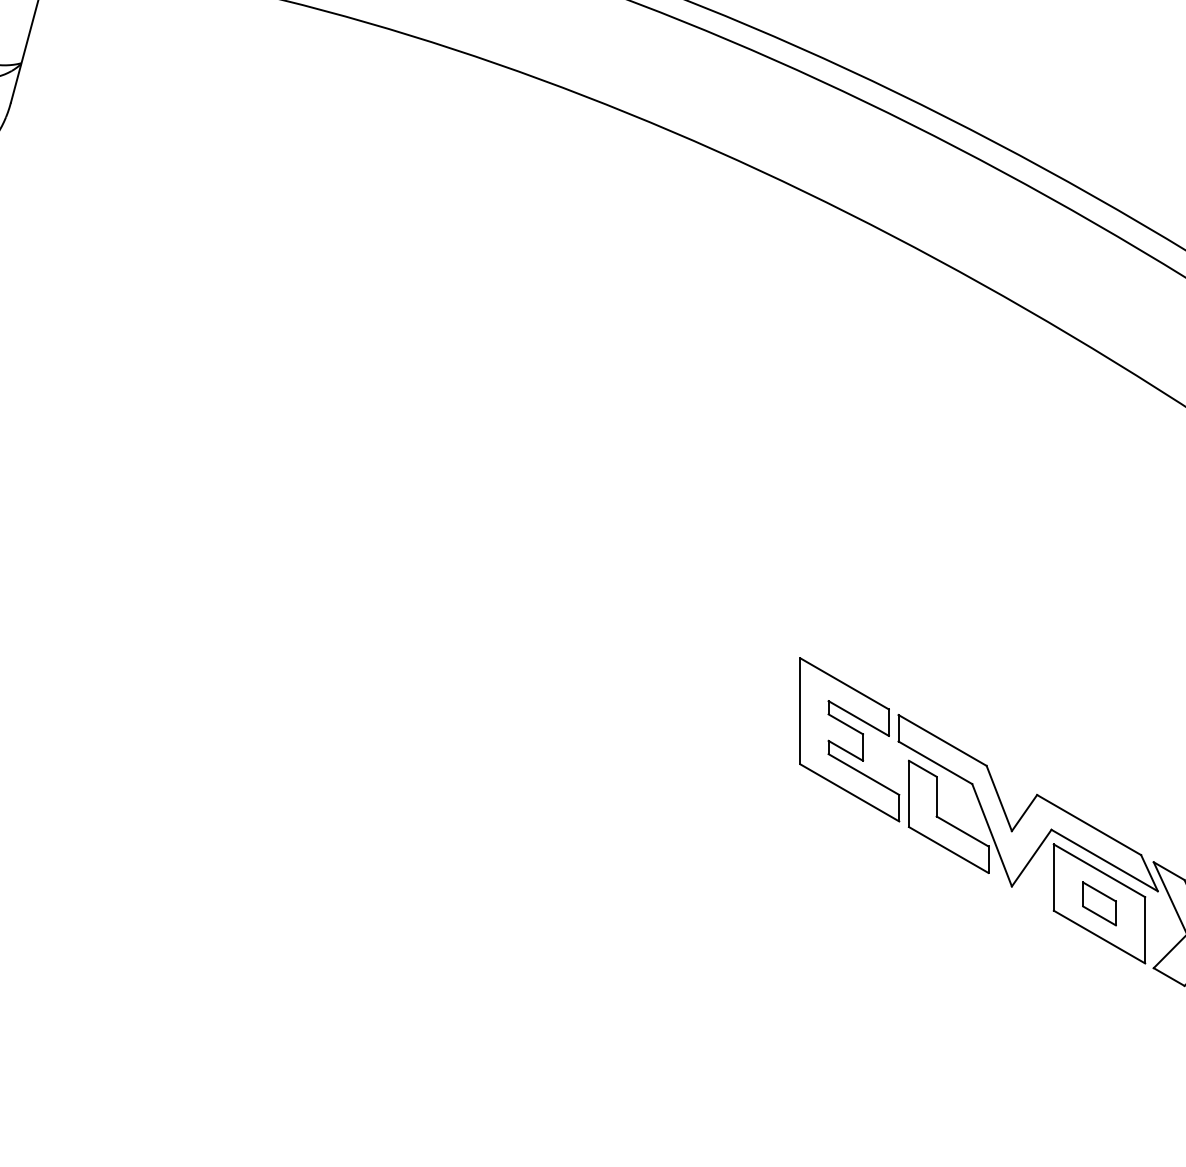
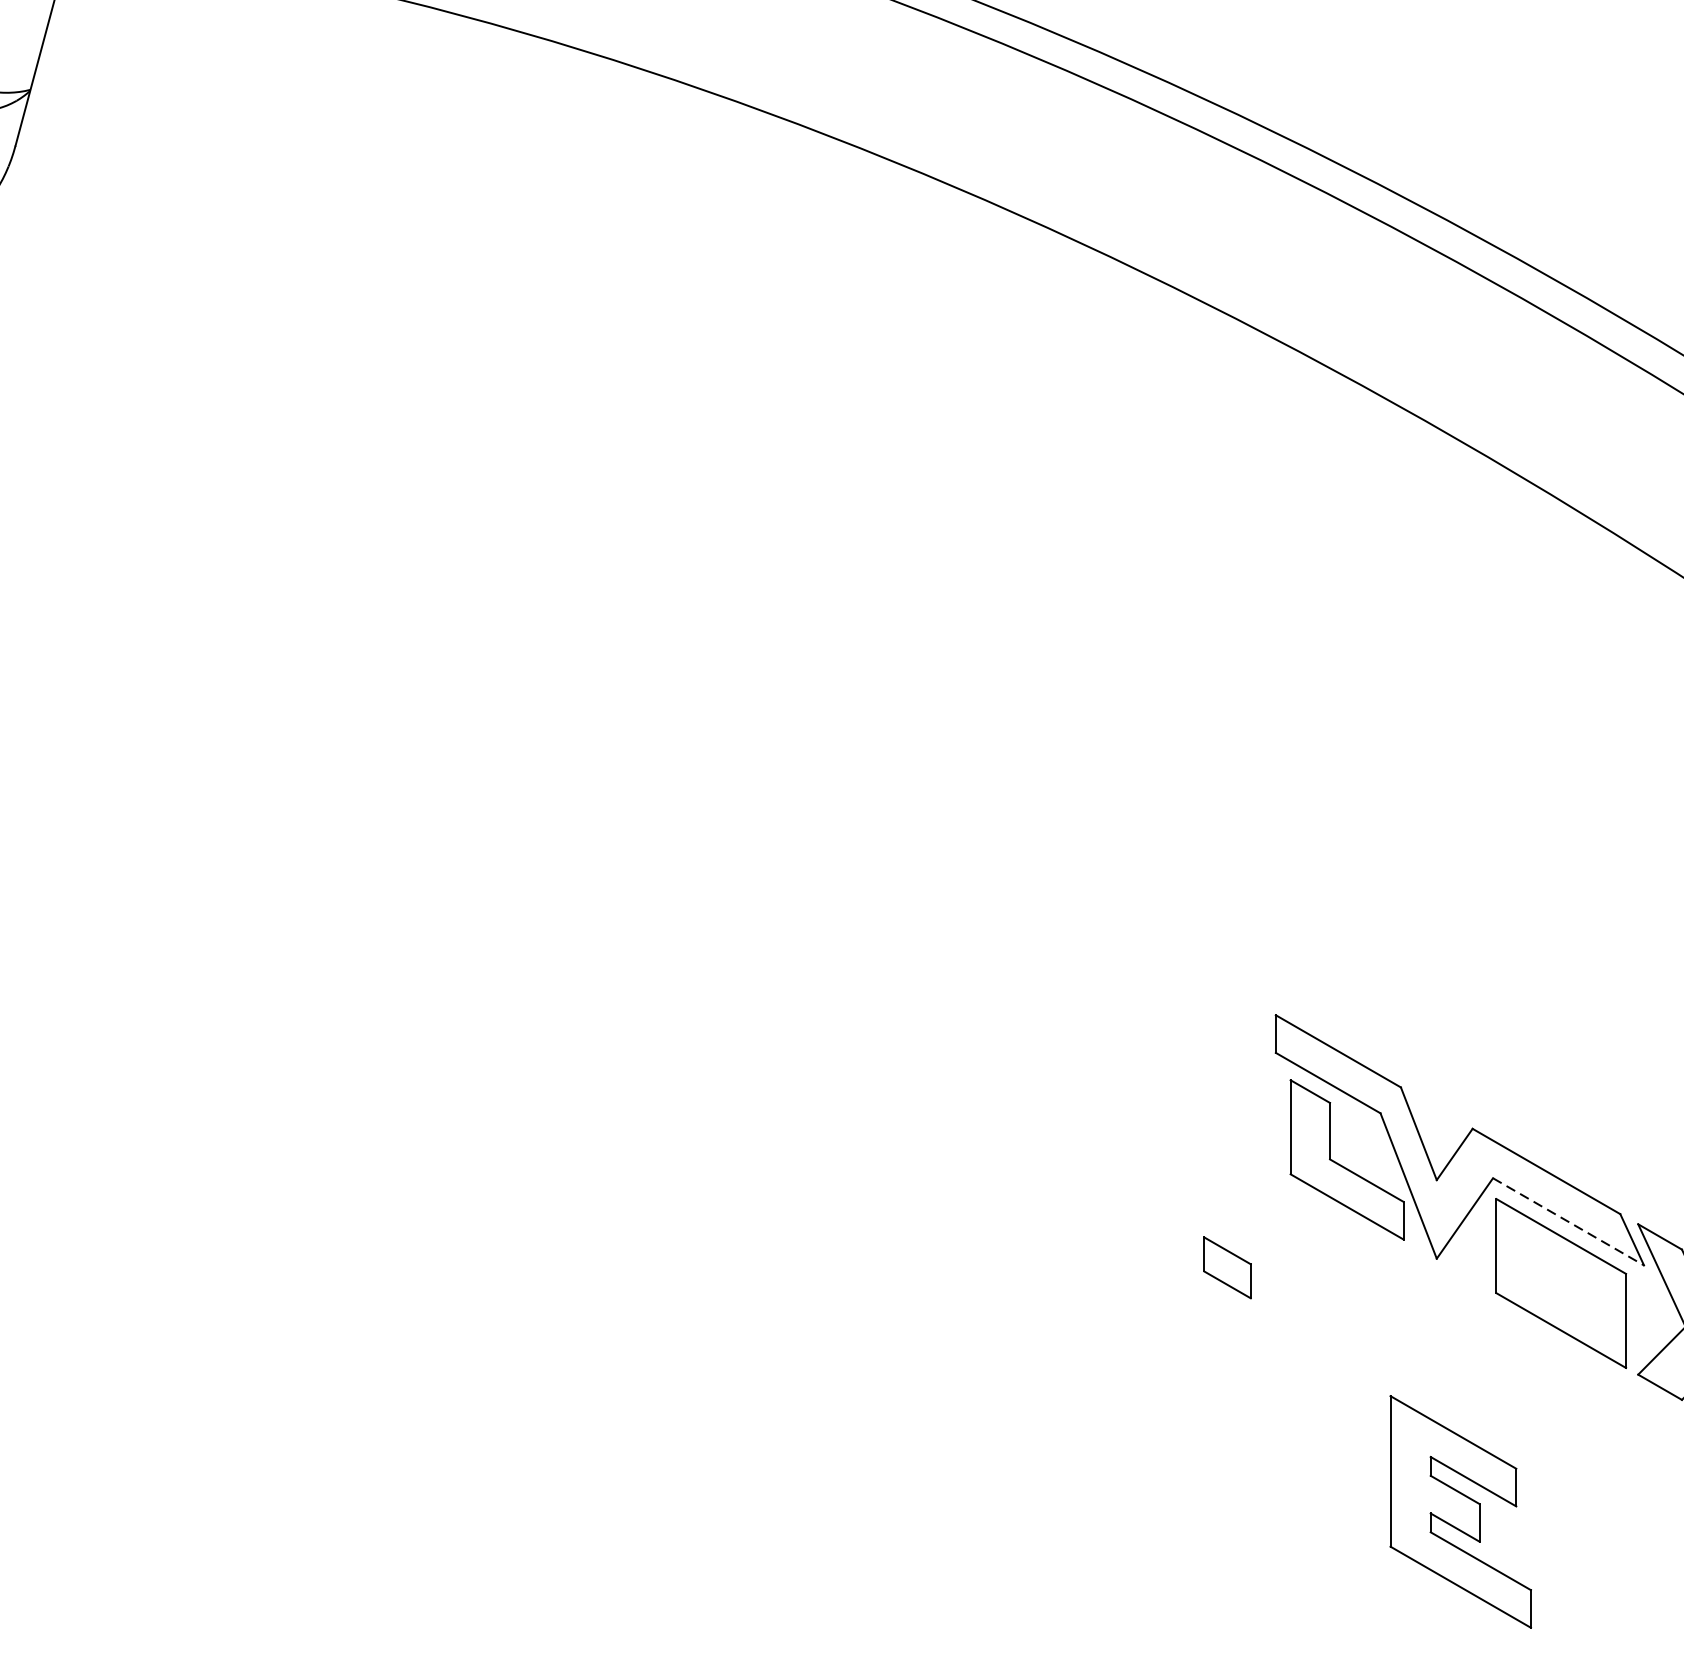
part: (849, 739) -> (1460, 1511), moved
line: (1105, 860) -> (1569, 1221), solid -> dashed
part: (1099, 903) -> (1227, 1267), moved

